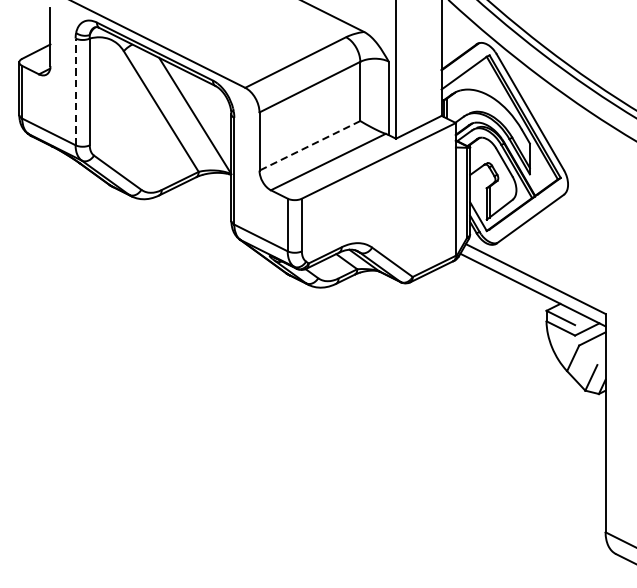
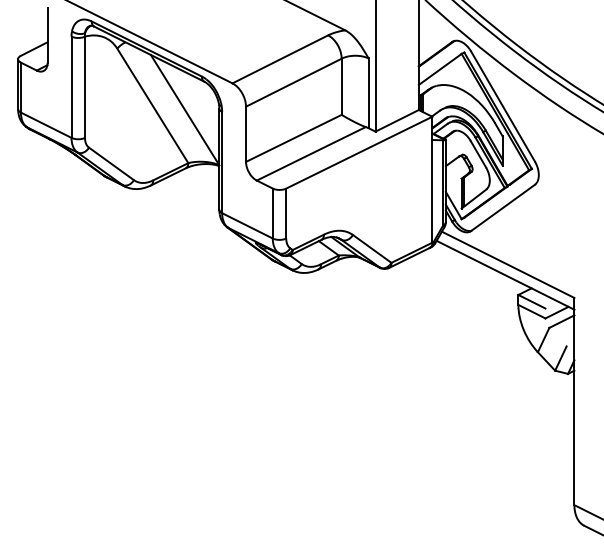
line: (75, 92) -> (71, 87), dashed -> solid
line: (309, 145) -> (293, 138), dashed -> solid

